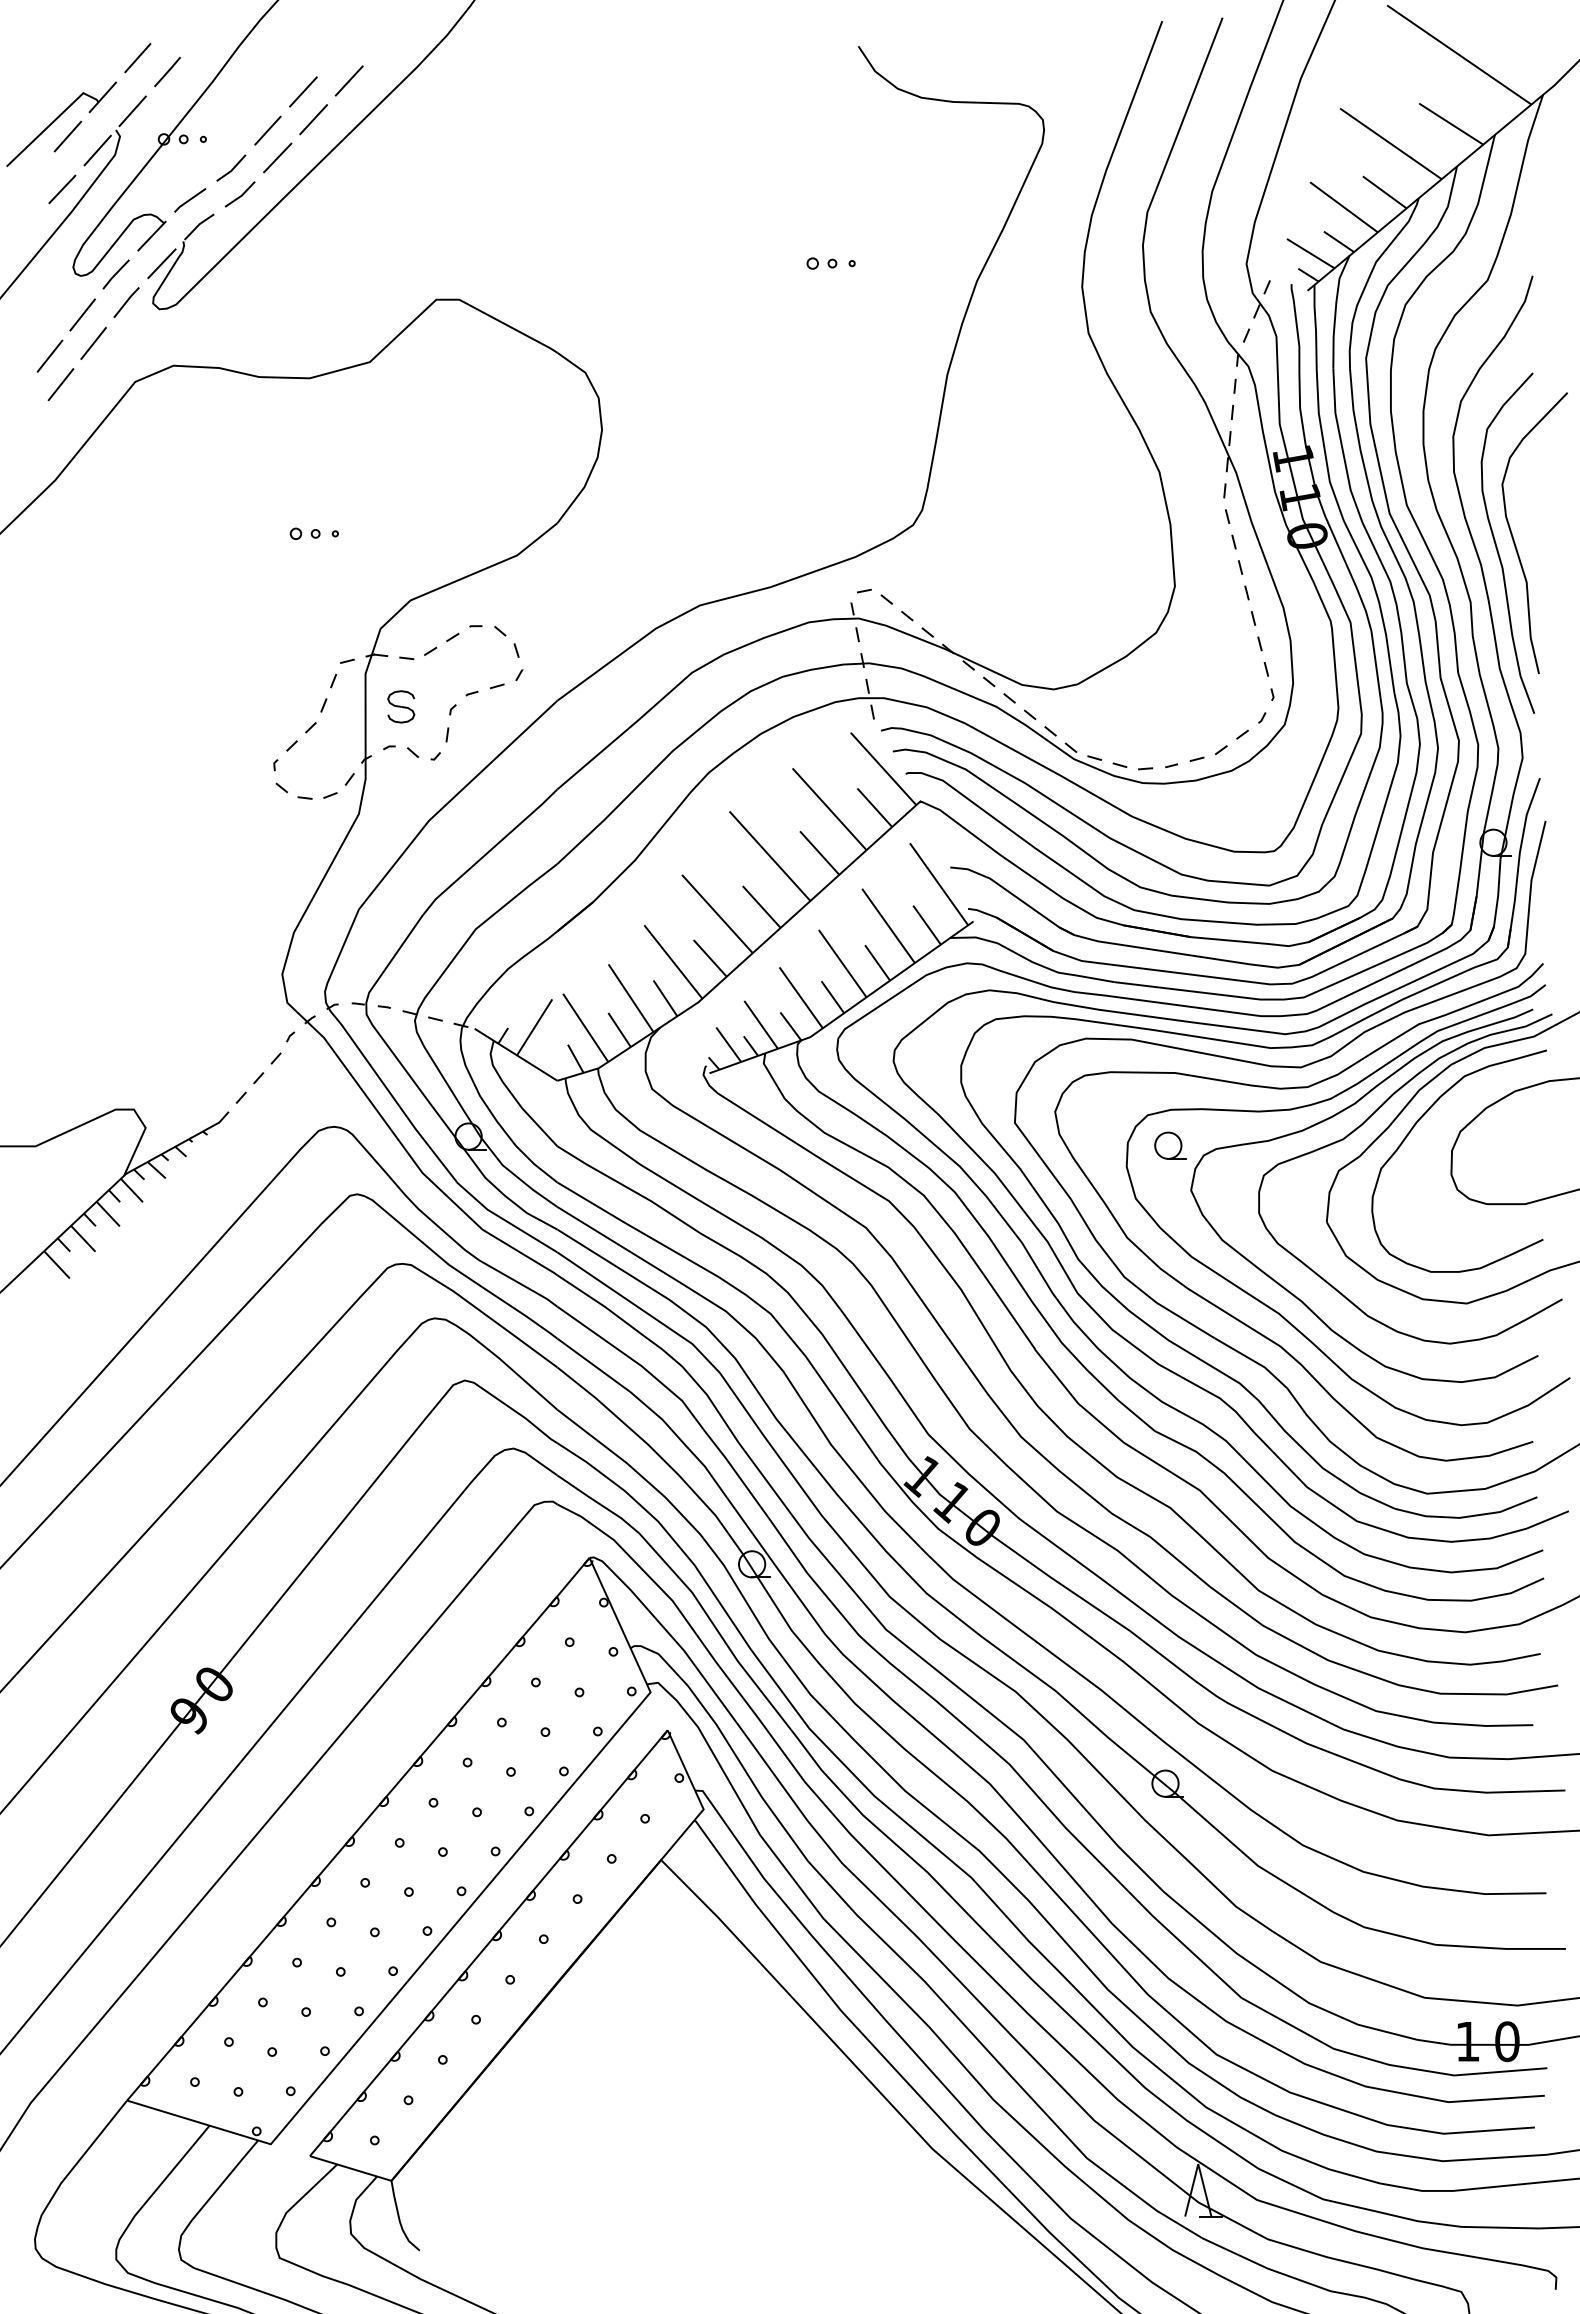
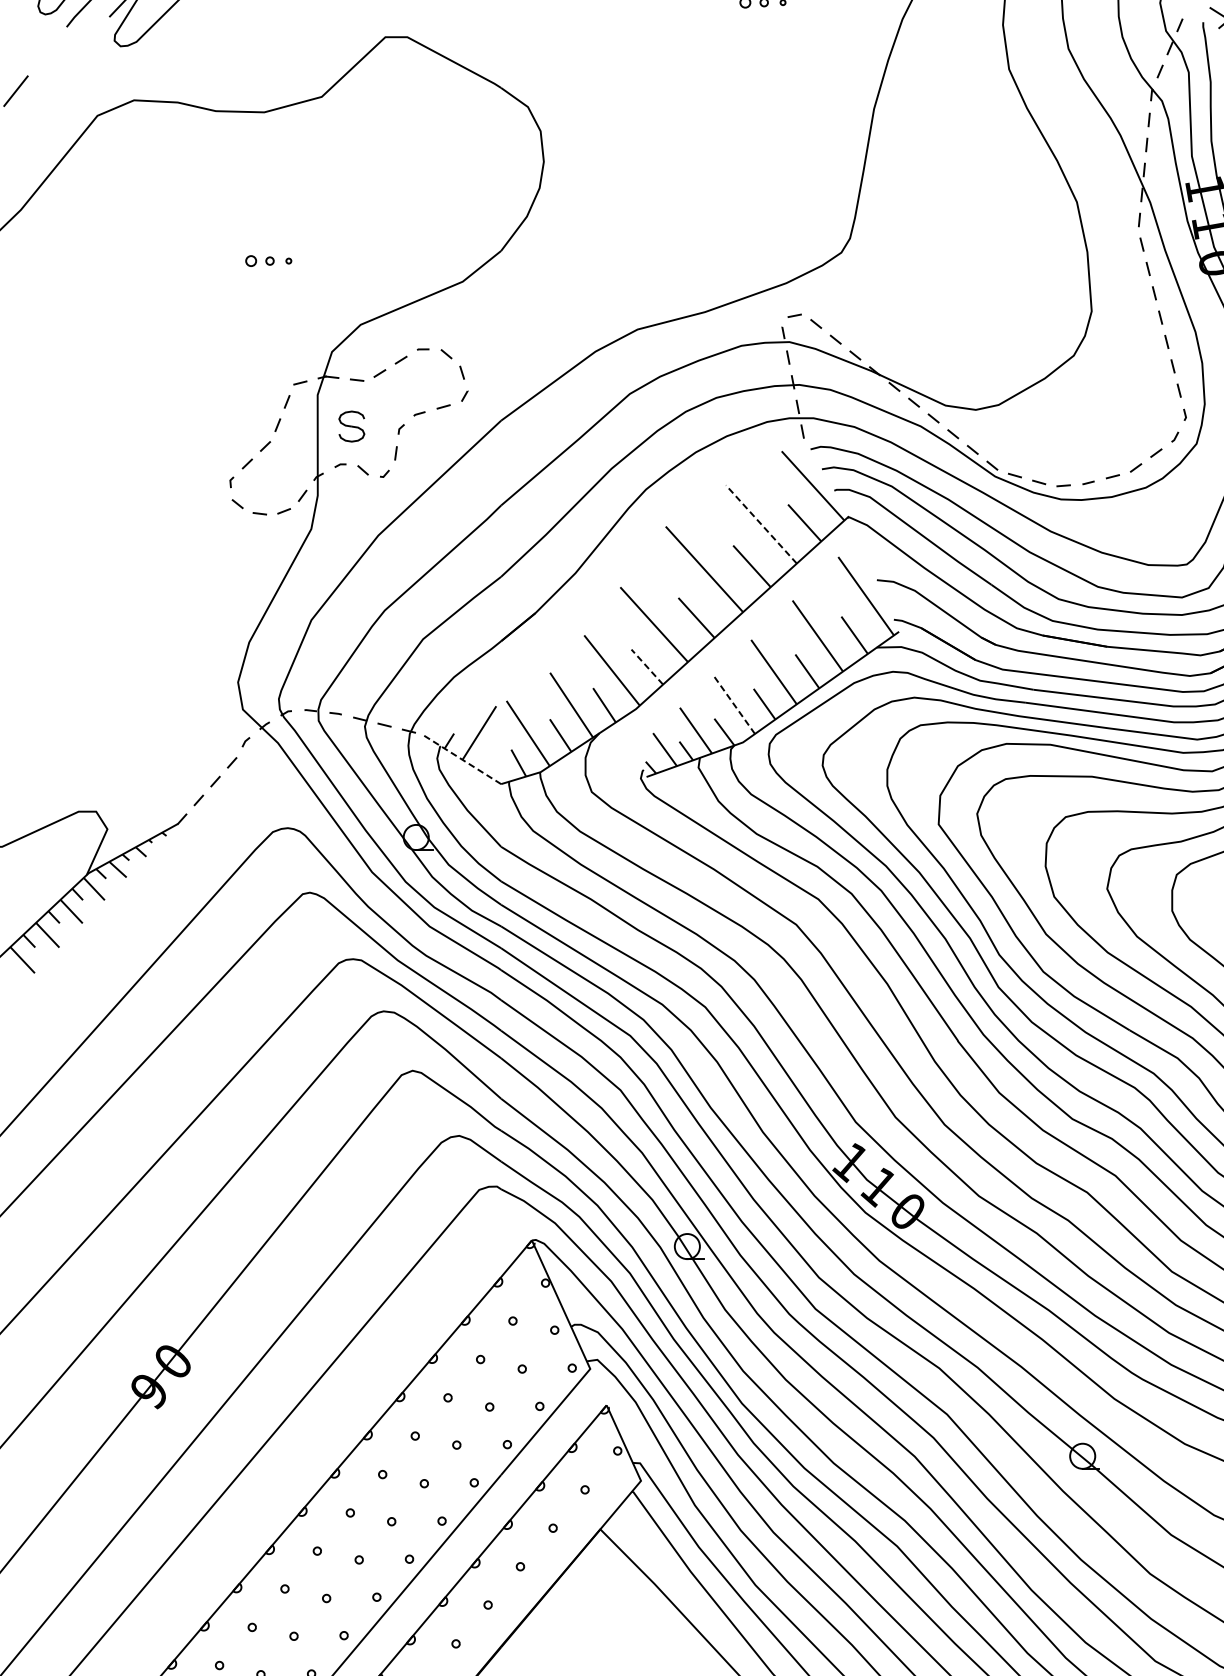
line: (126, 302) -> (89, 39), removed
line: (82, 314) -> (47, 51), removed
line: (93, 343) -> (57, 79), removed
line: (60, 384) -> (25, 118), removed
line: (829, 808) -> (761, 523), solid -> dashed
line: (710, 958) -> (647, 667), solid -> dashed
line: (800, 997) -> (733, 704), solid -> dashed
line: (516, 1054) -> (462, 759), solid -> dashed
part: (1170, 1145) -> (1087, 846), removed

